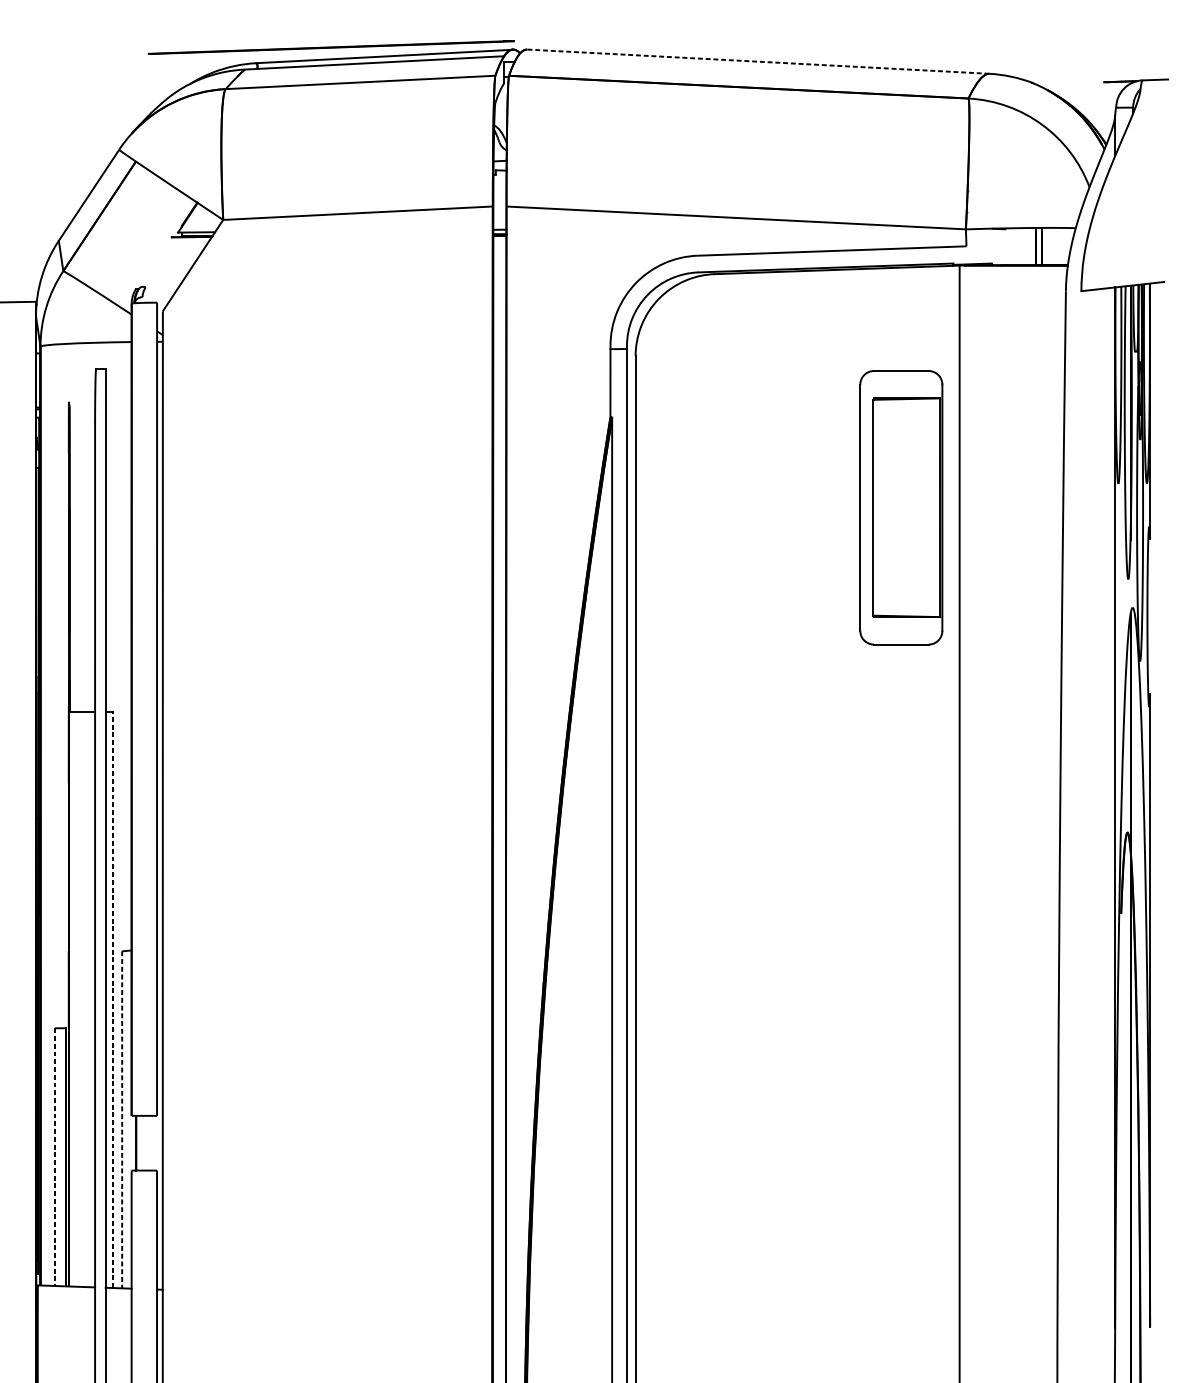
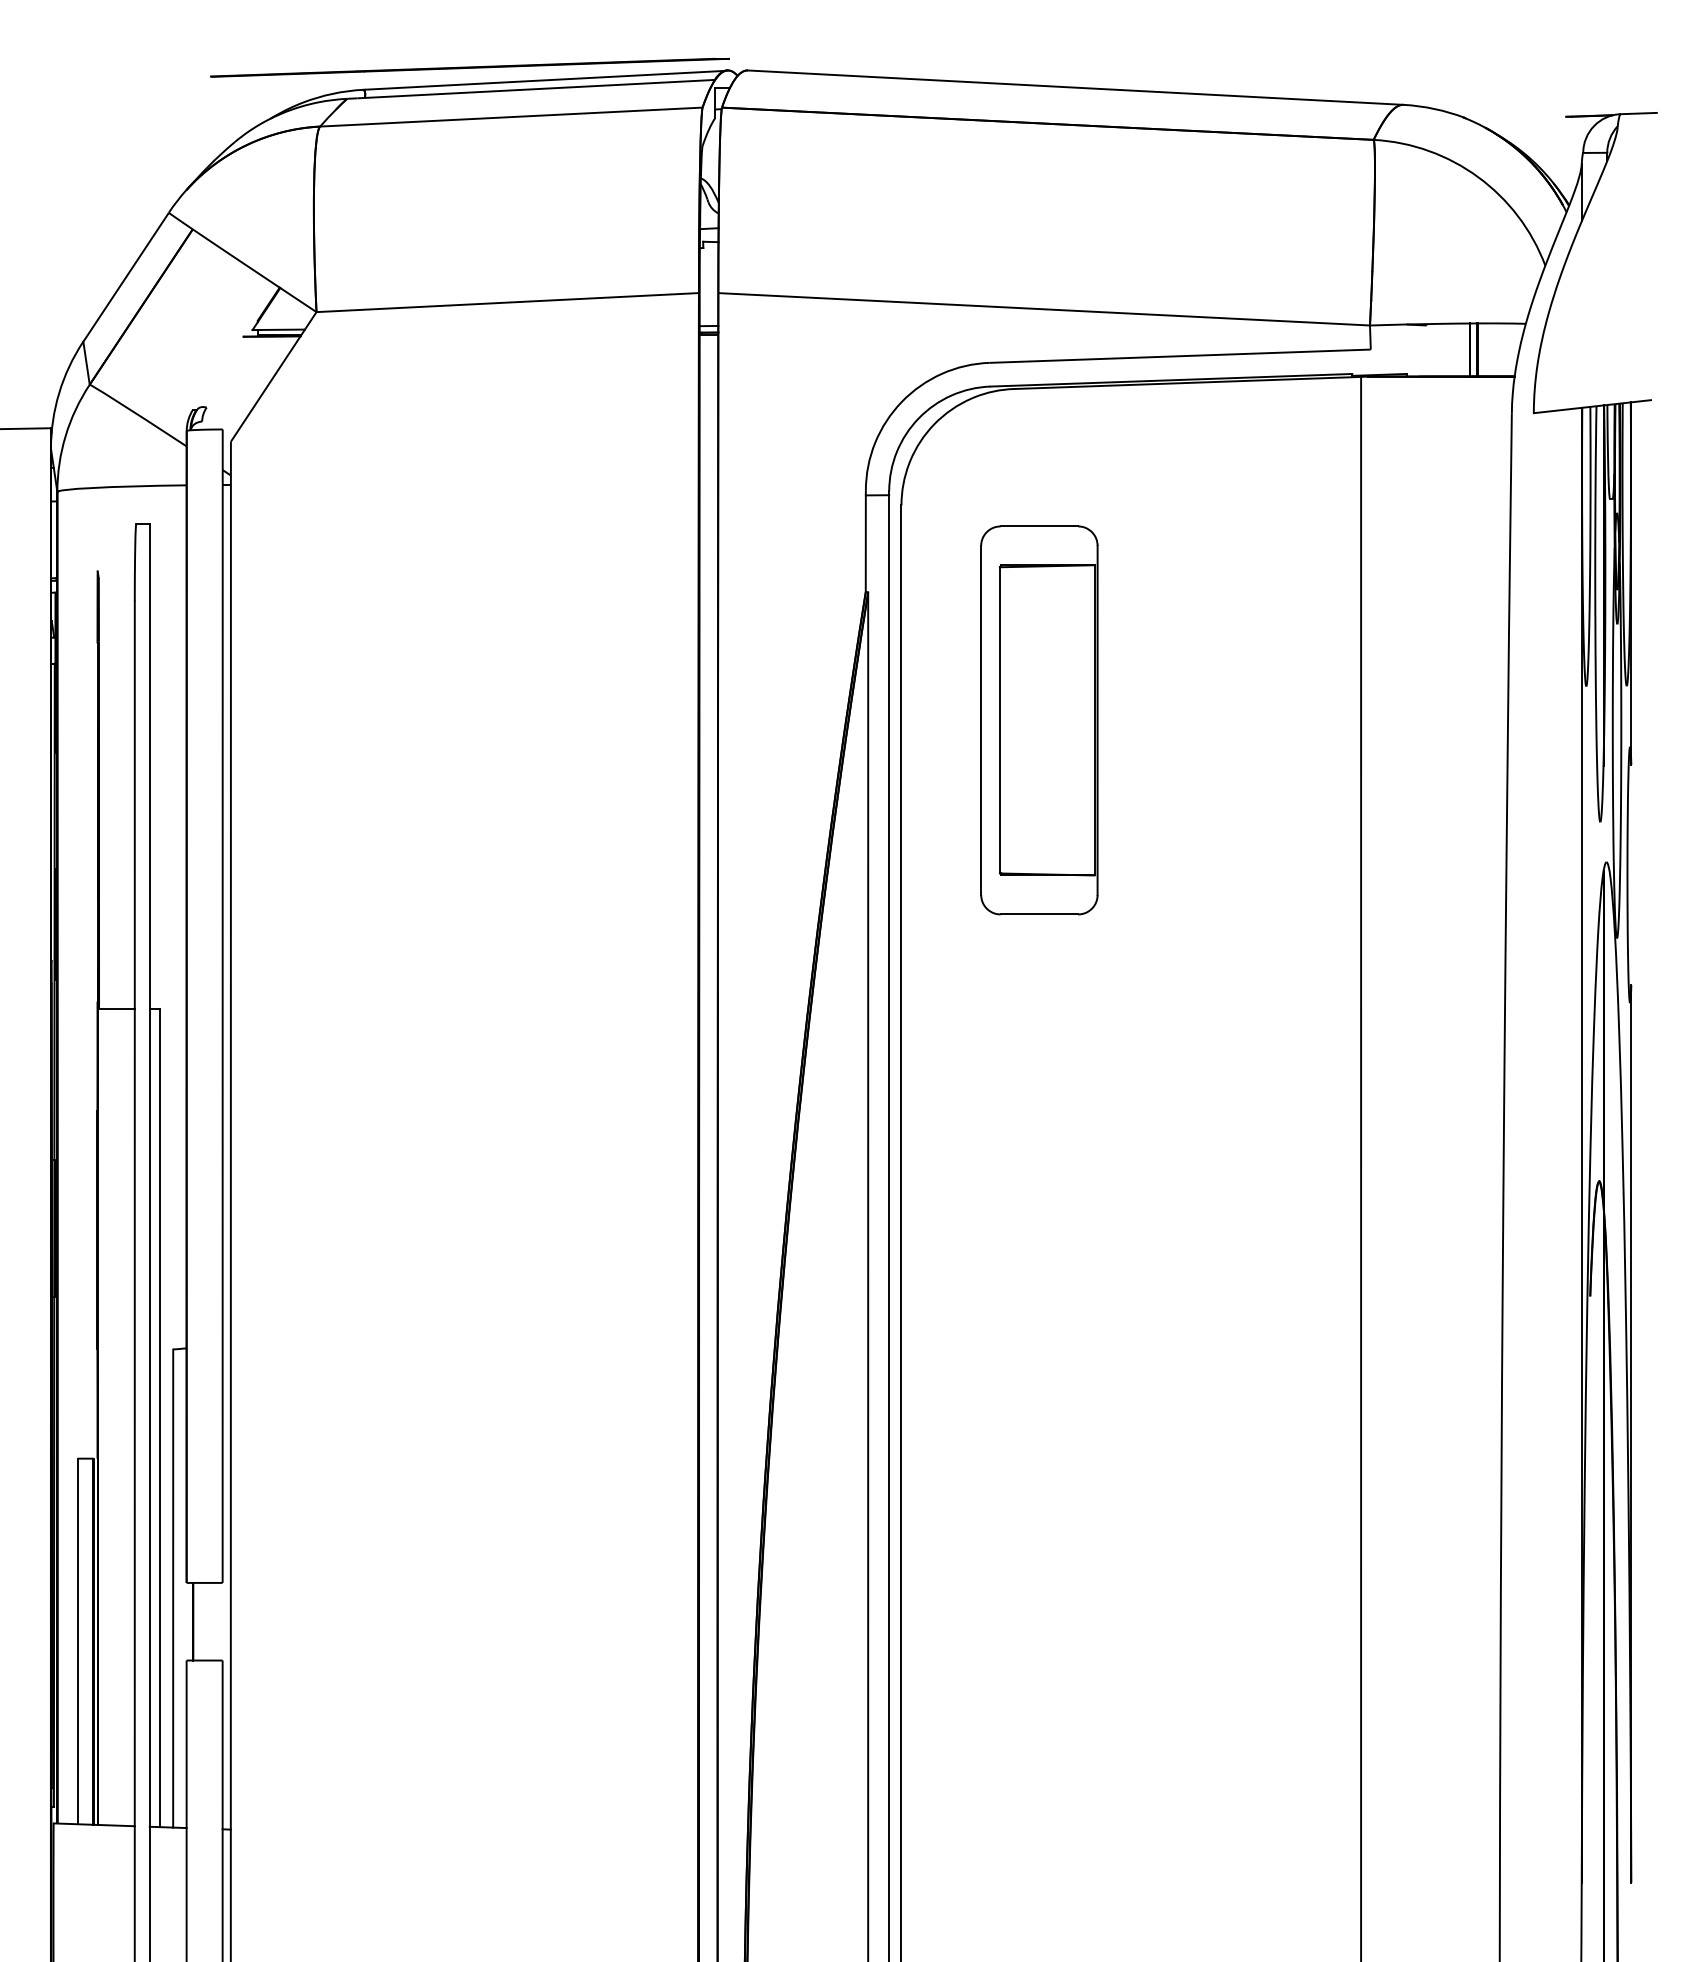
line: (758, 61) -> (1075, 87), dashed -> solid
part: (901, 507) -> (1039, 720), moved
line: (113, 999) -> (160, 1418), dashed -> solid
line: (122, 1120) -> (173, 1589), dashed -> solid
line: (54, 1157) -> (77, 1641), dashed -> solid

